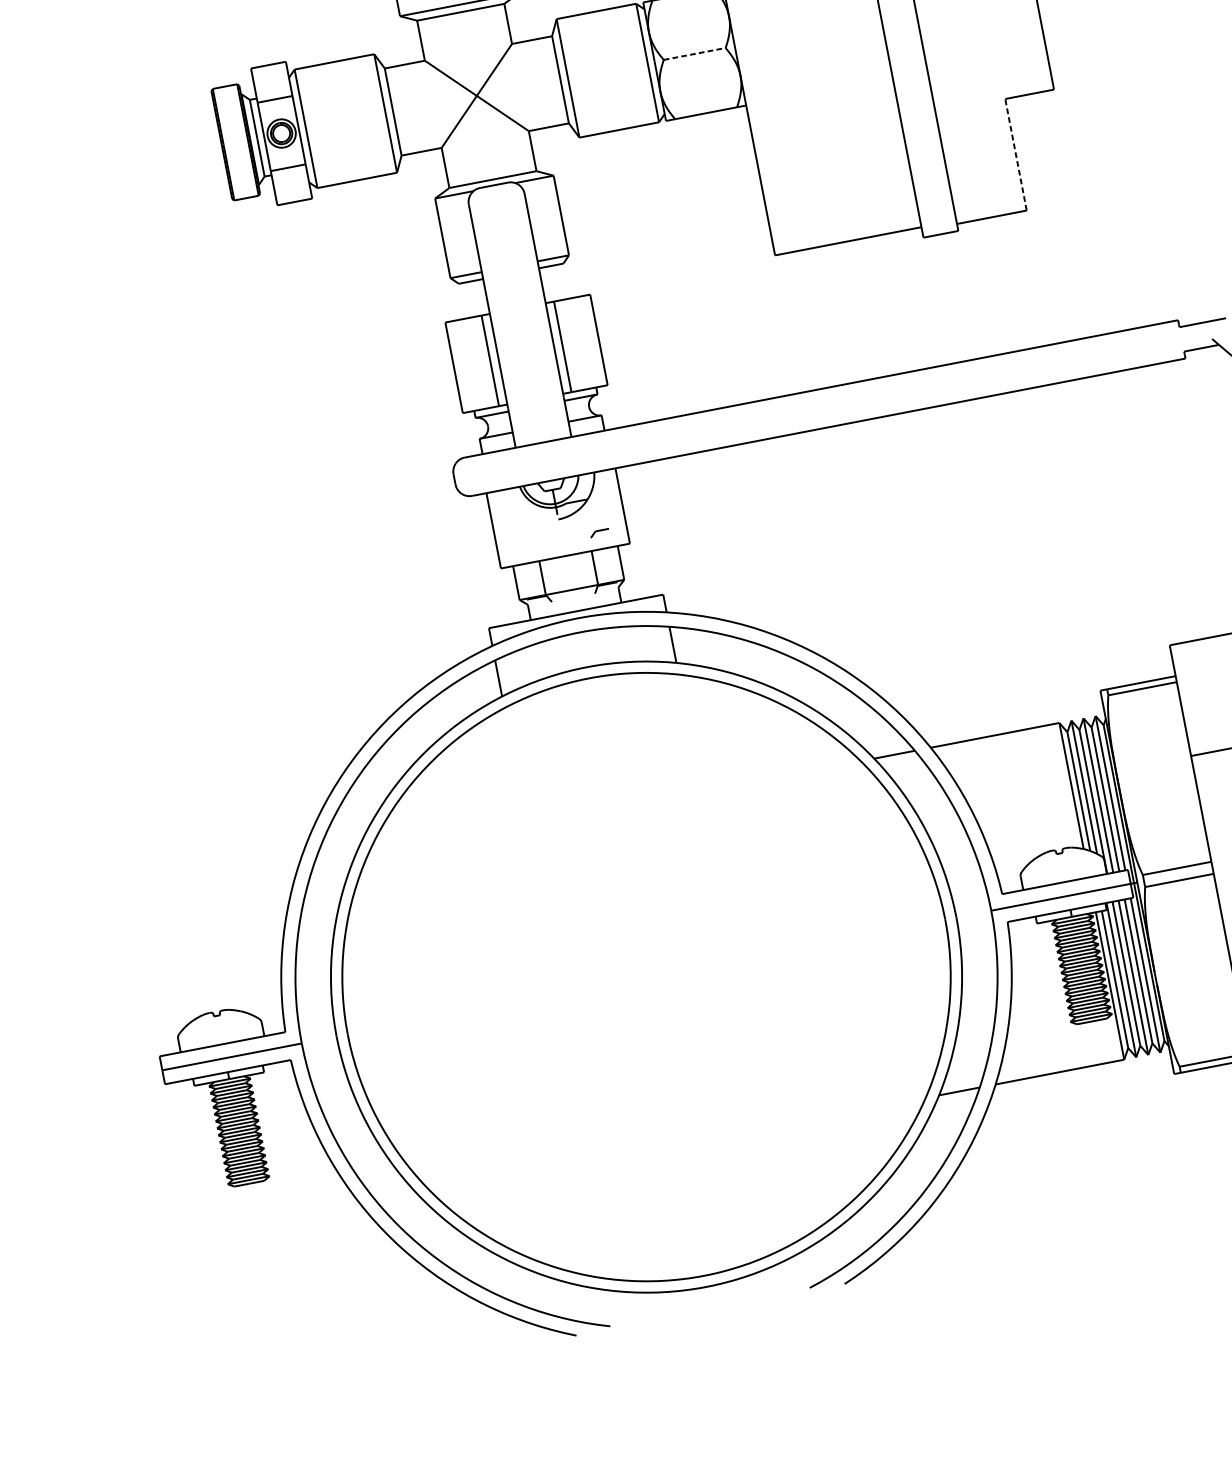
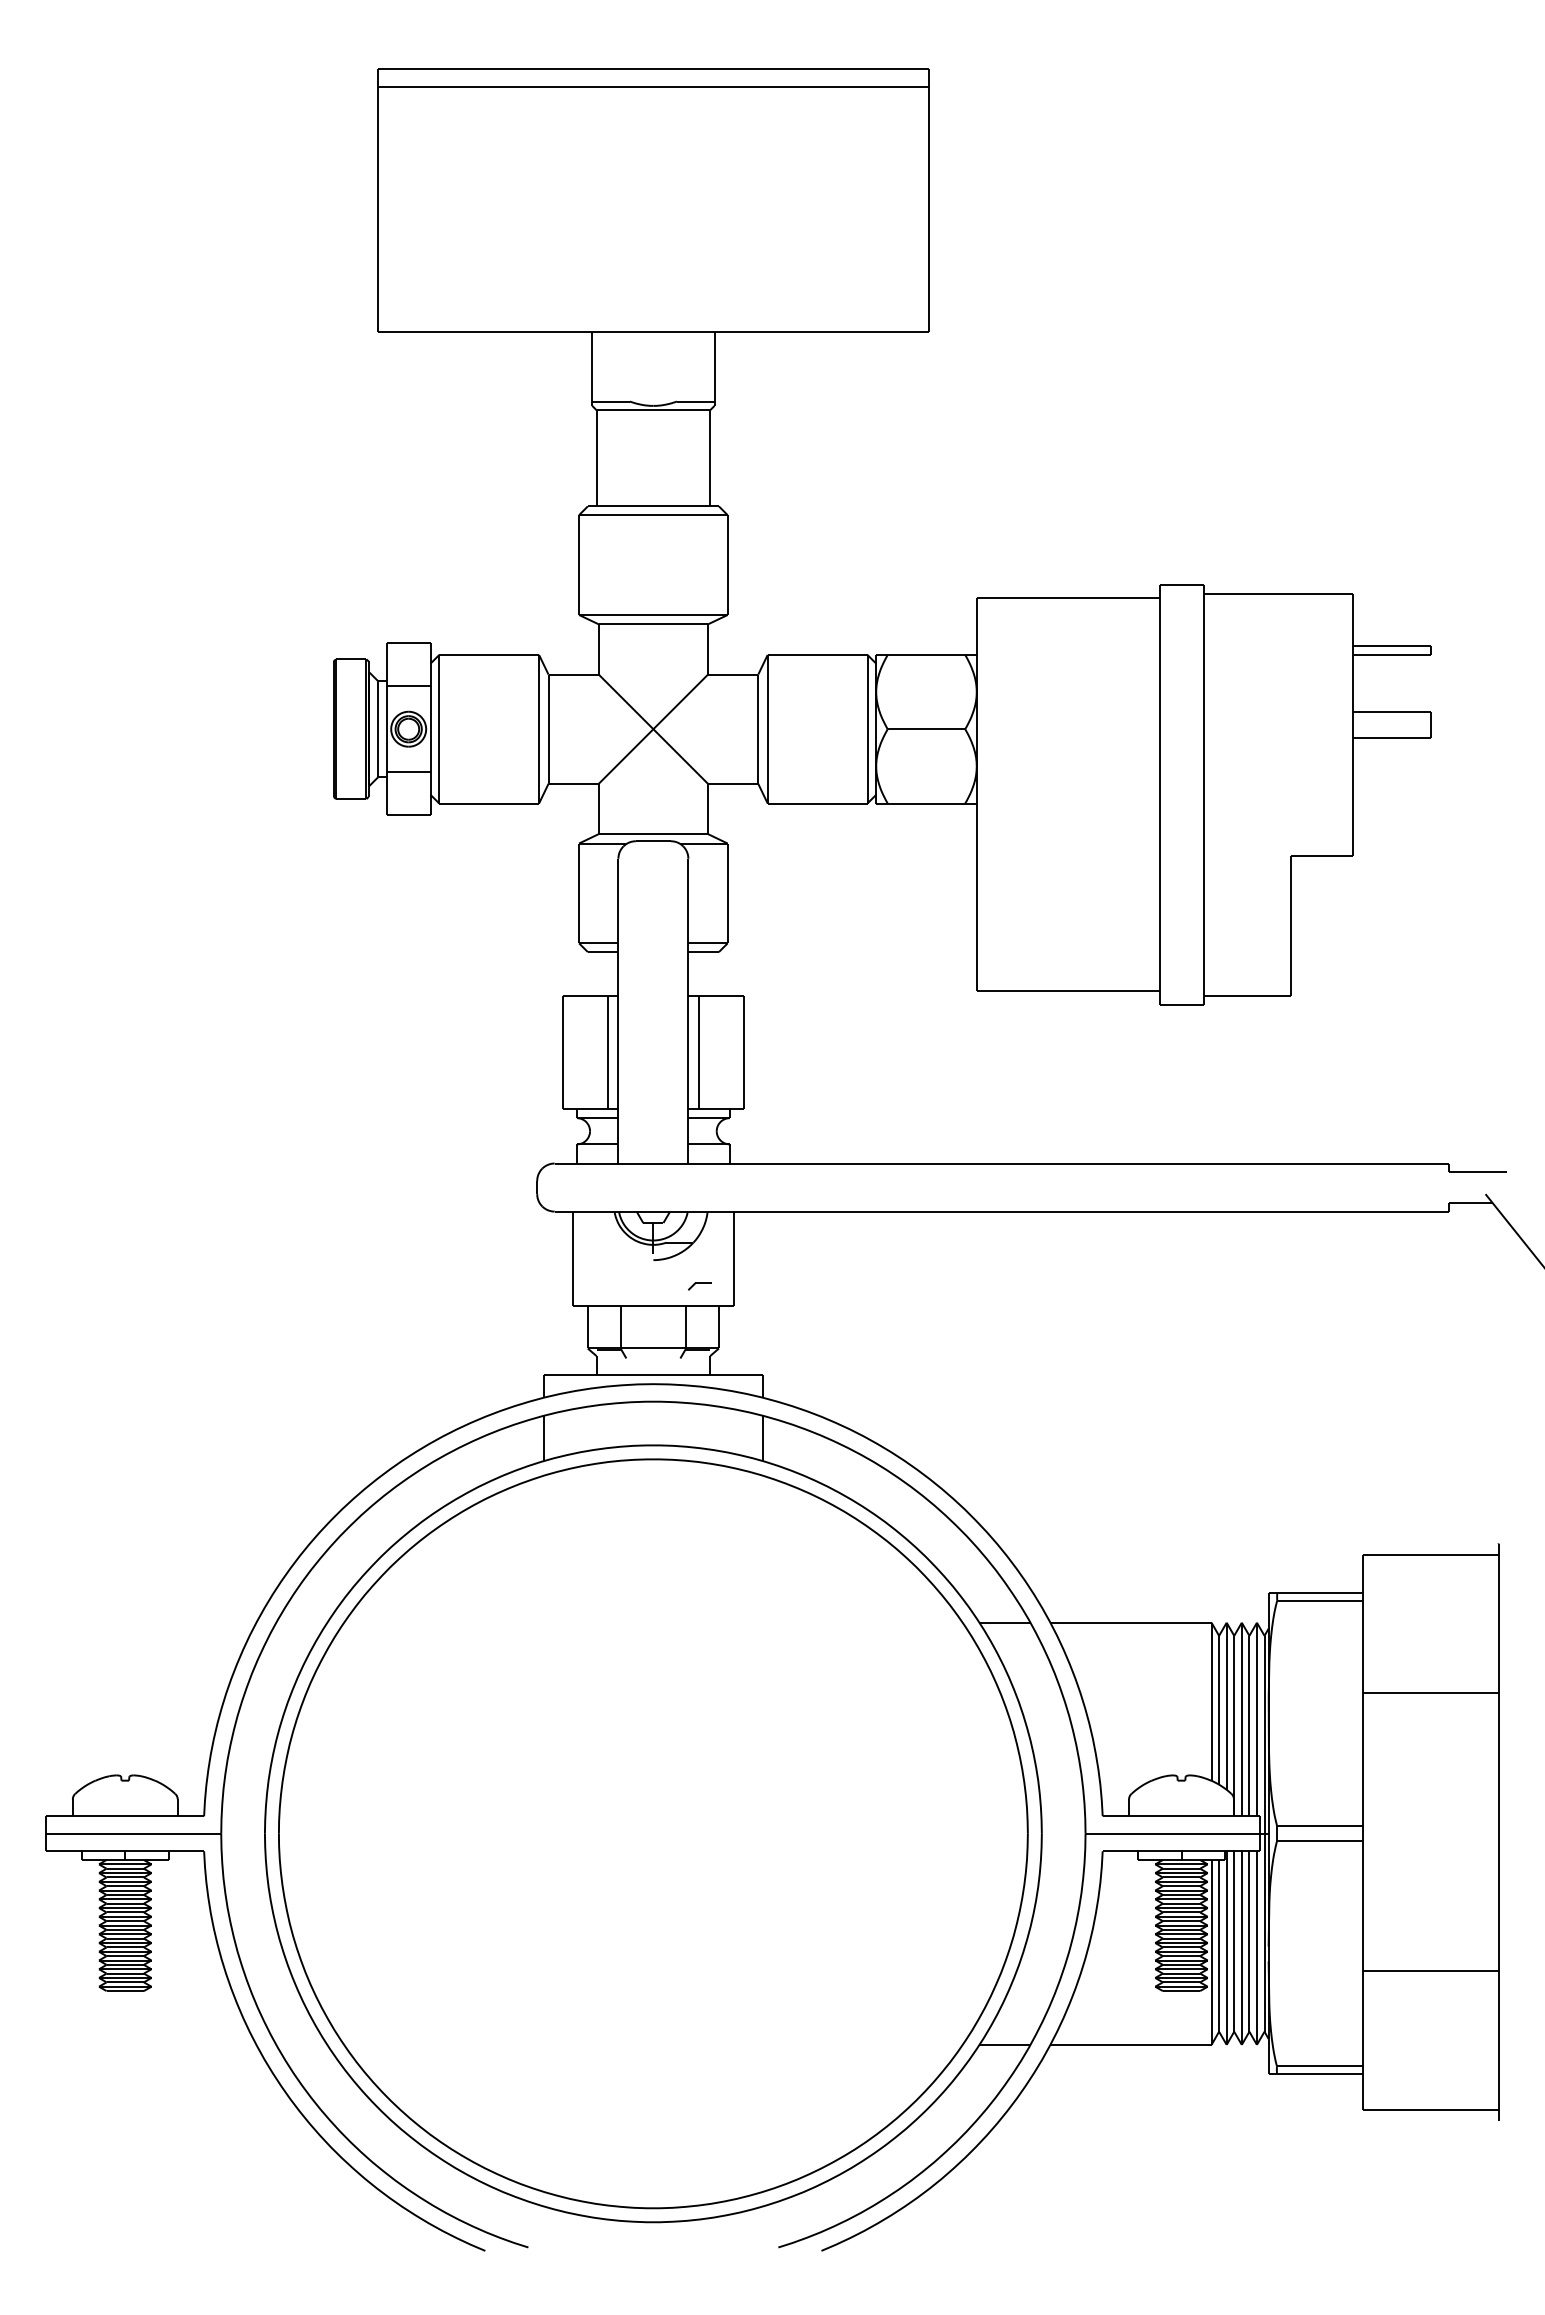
line: (694, 54) -> (926, 729), dashed -> solid
line: (1016, 154) -> (1291, 925), dashed -> solid

